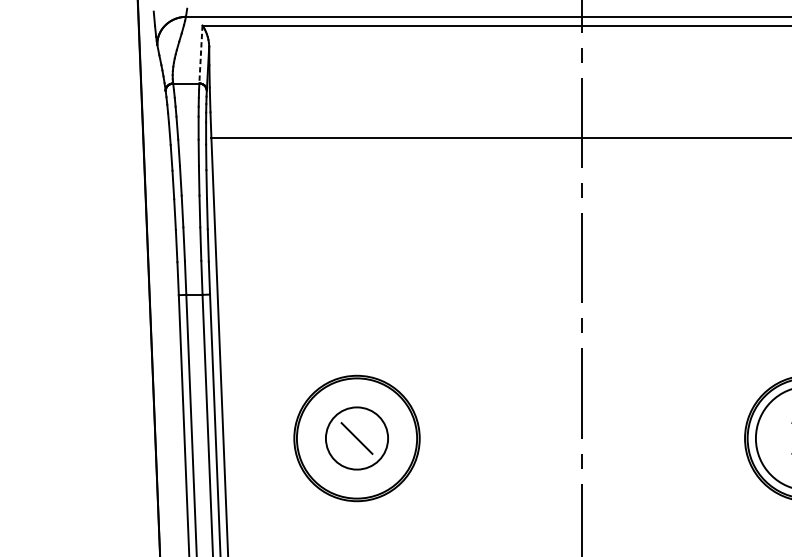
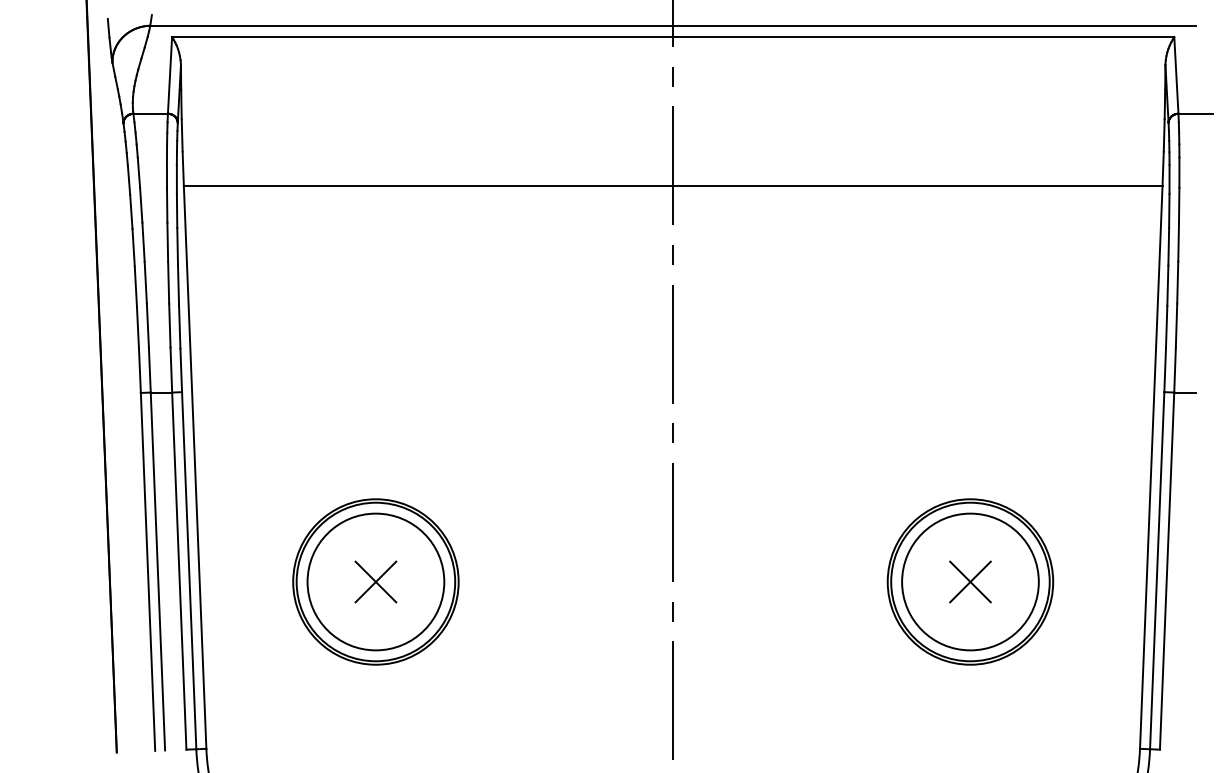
line: (200, 55) -> (169, 76), dashed -> solid
circle: (356, 438) -> (375, 581), size x1.67
line: (356, 438) -> (375, 581), added

